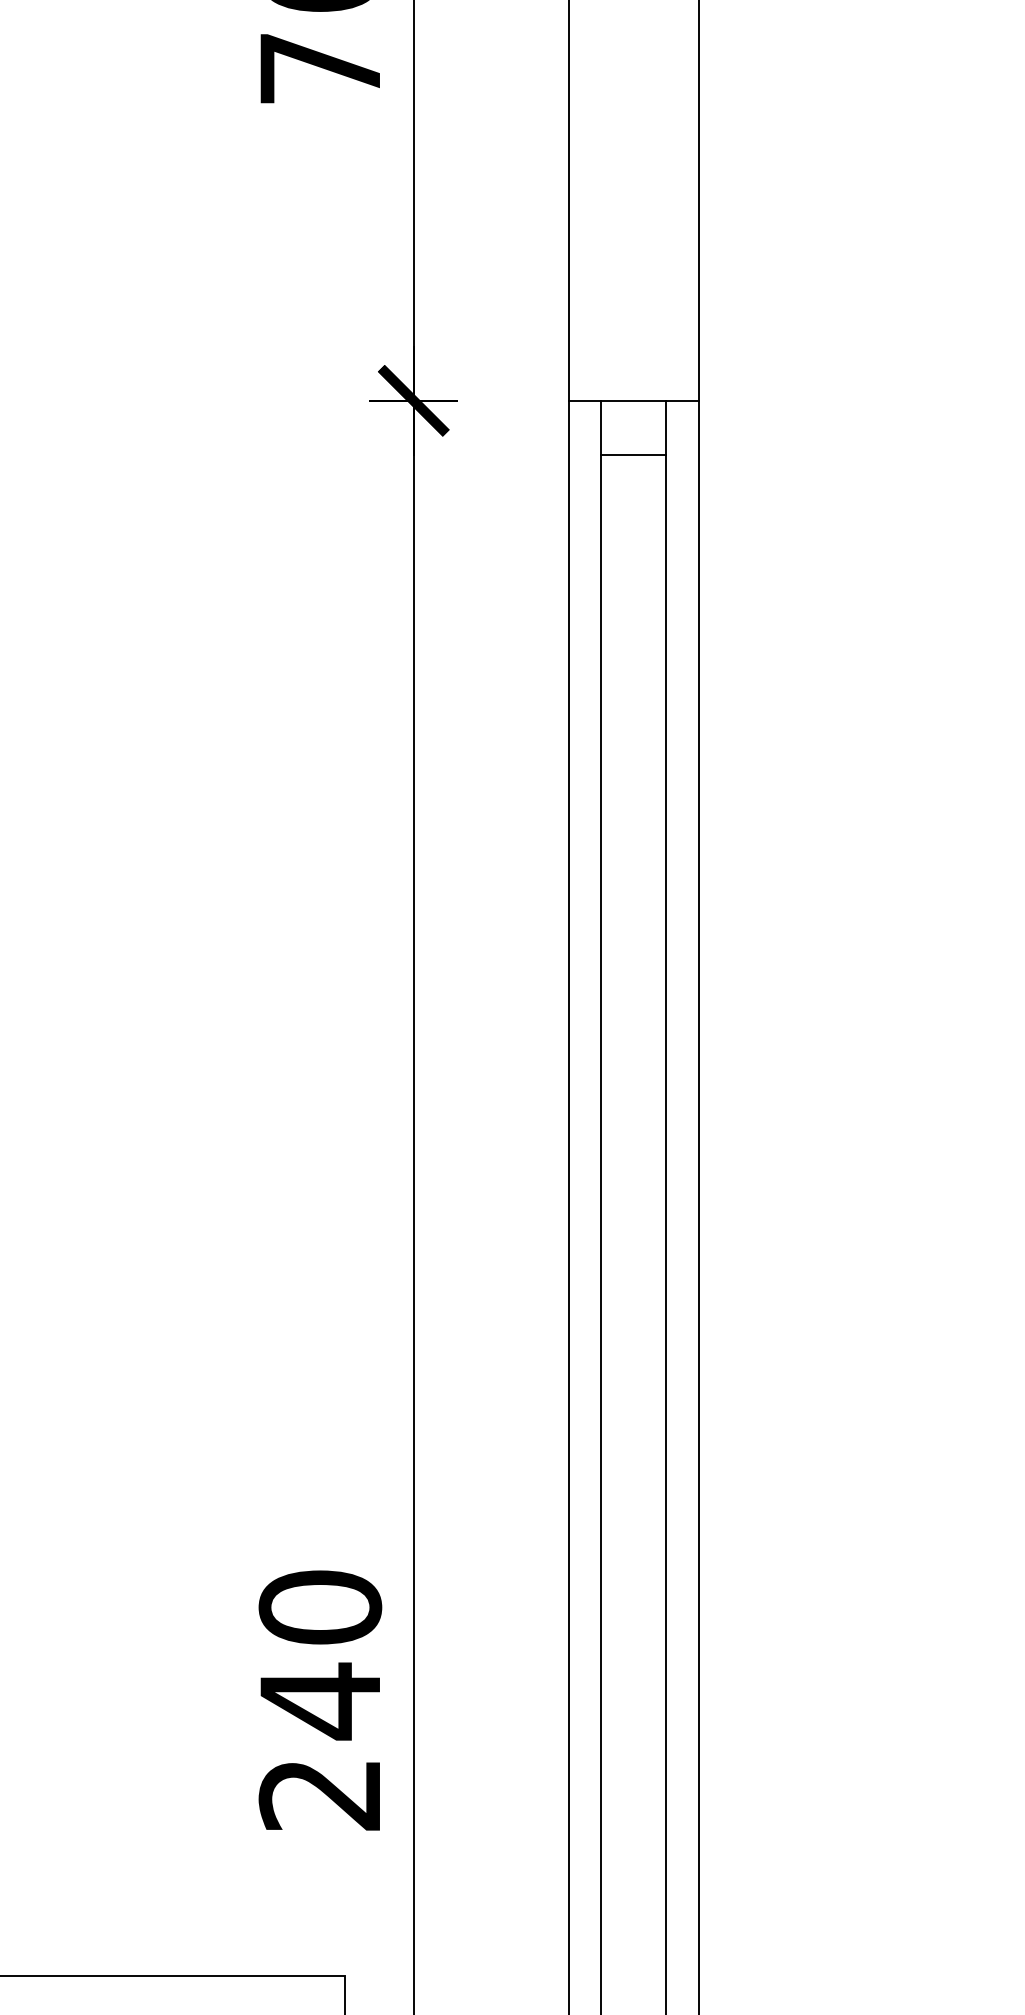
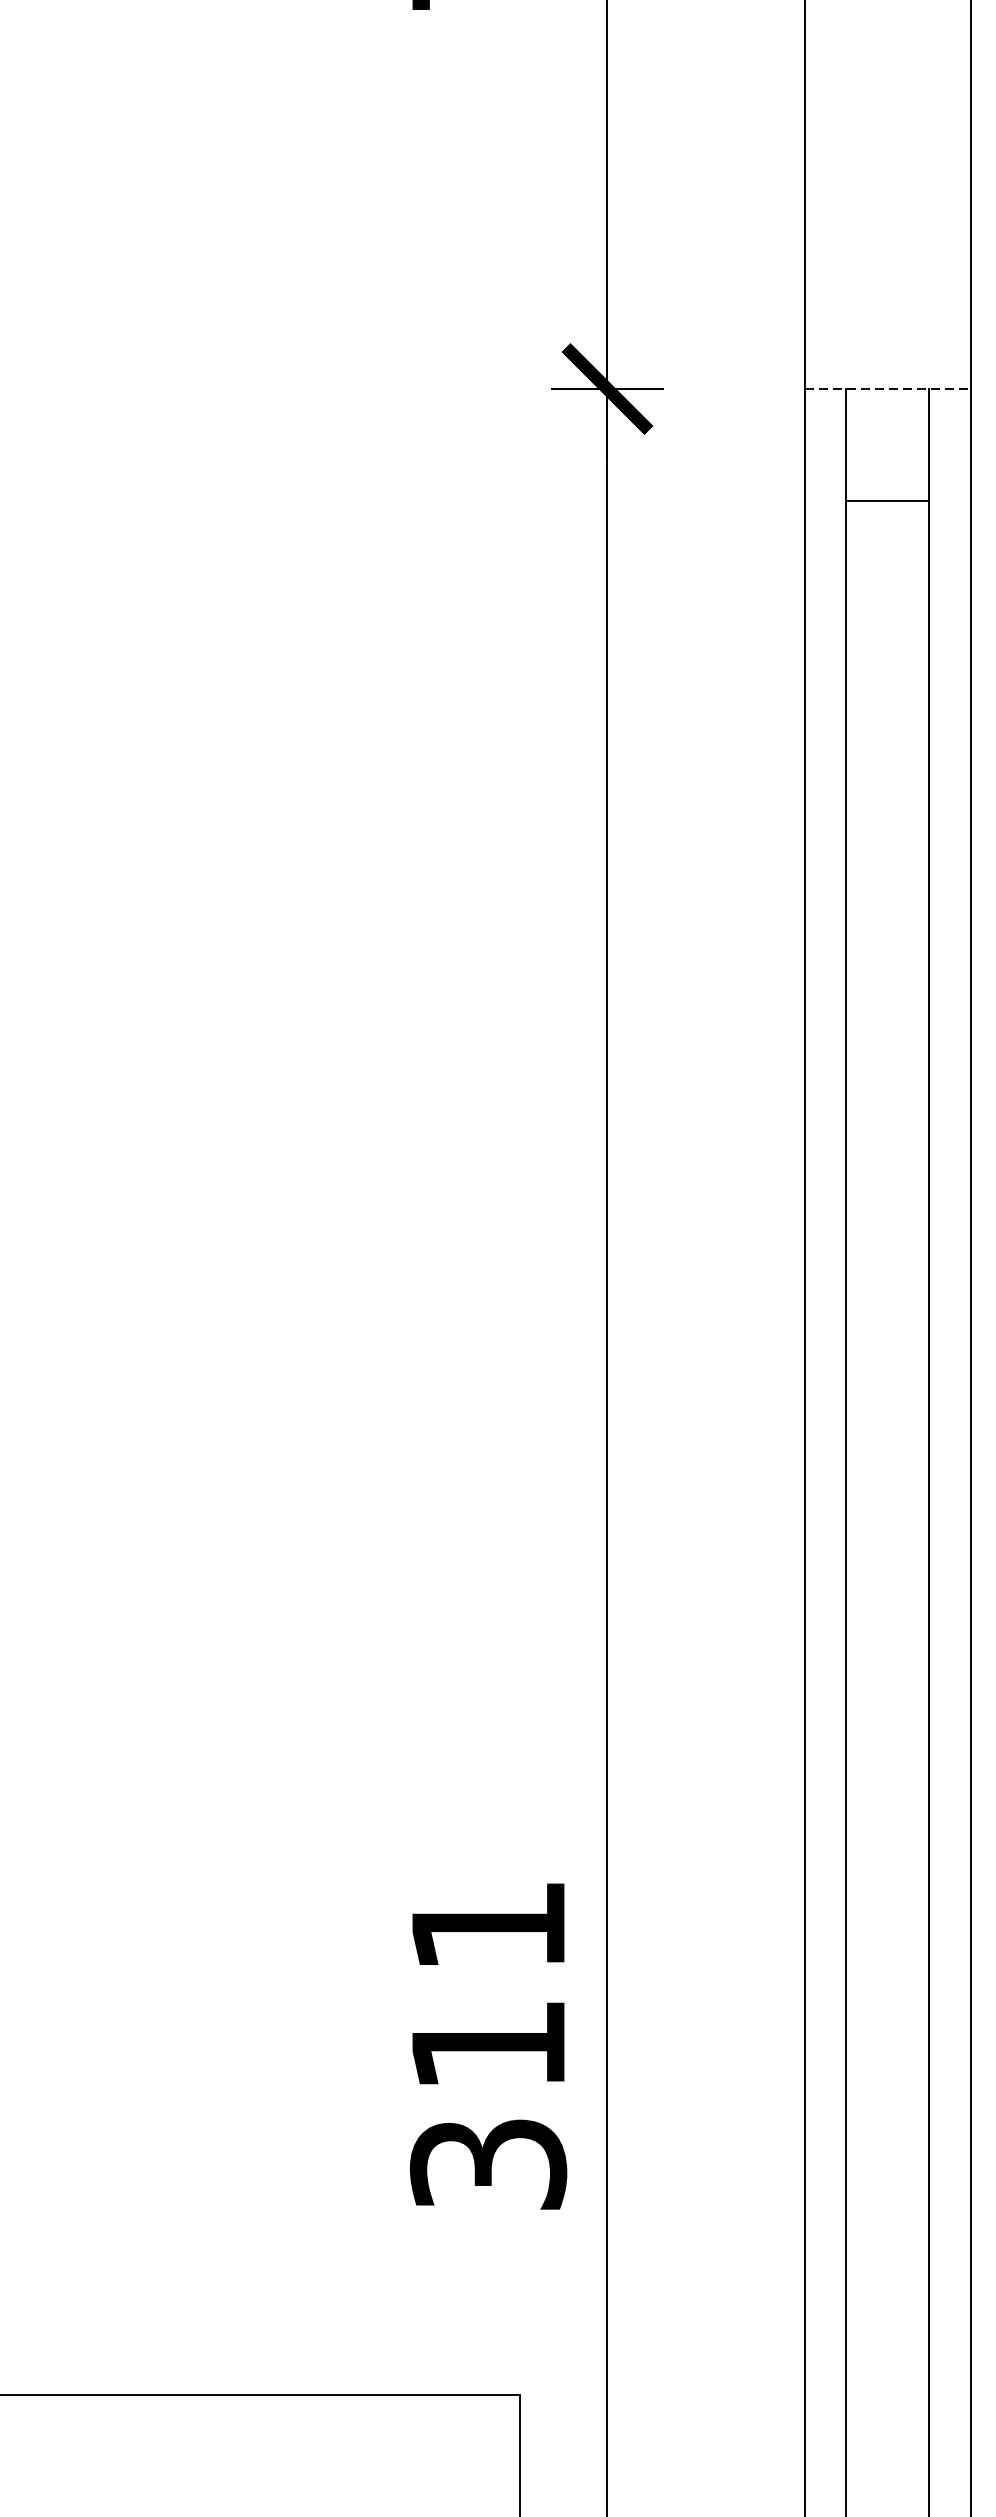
line: (634, 400) -> (888, 388), solid -> dashed
line: (633, 454) -> (887, 500), moved
text: (320, 1700) -> (488, 2044), 240 -> 311

